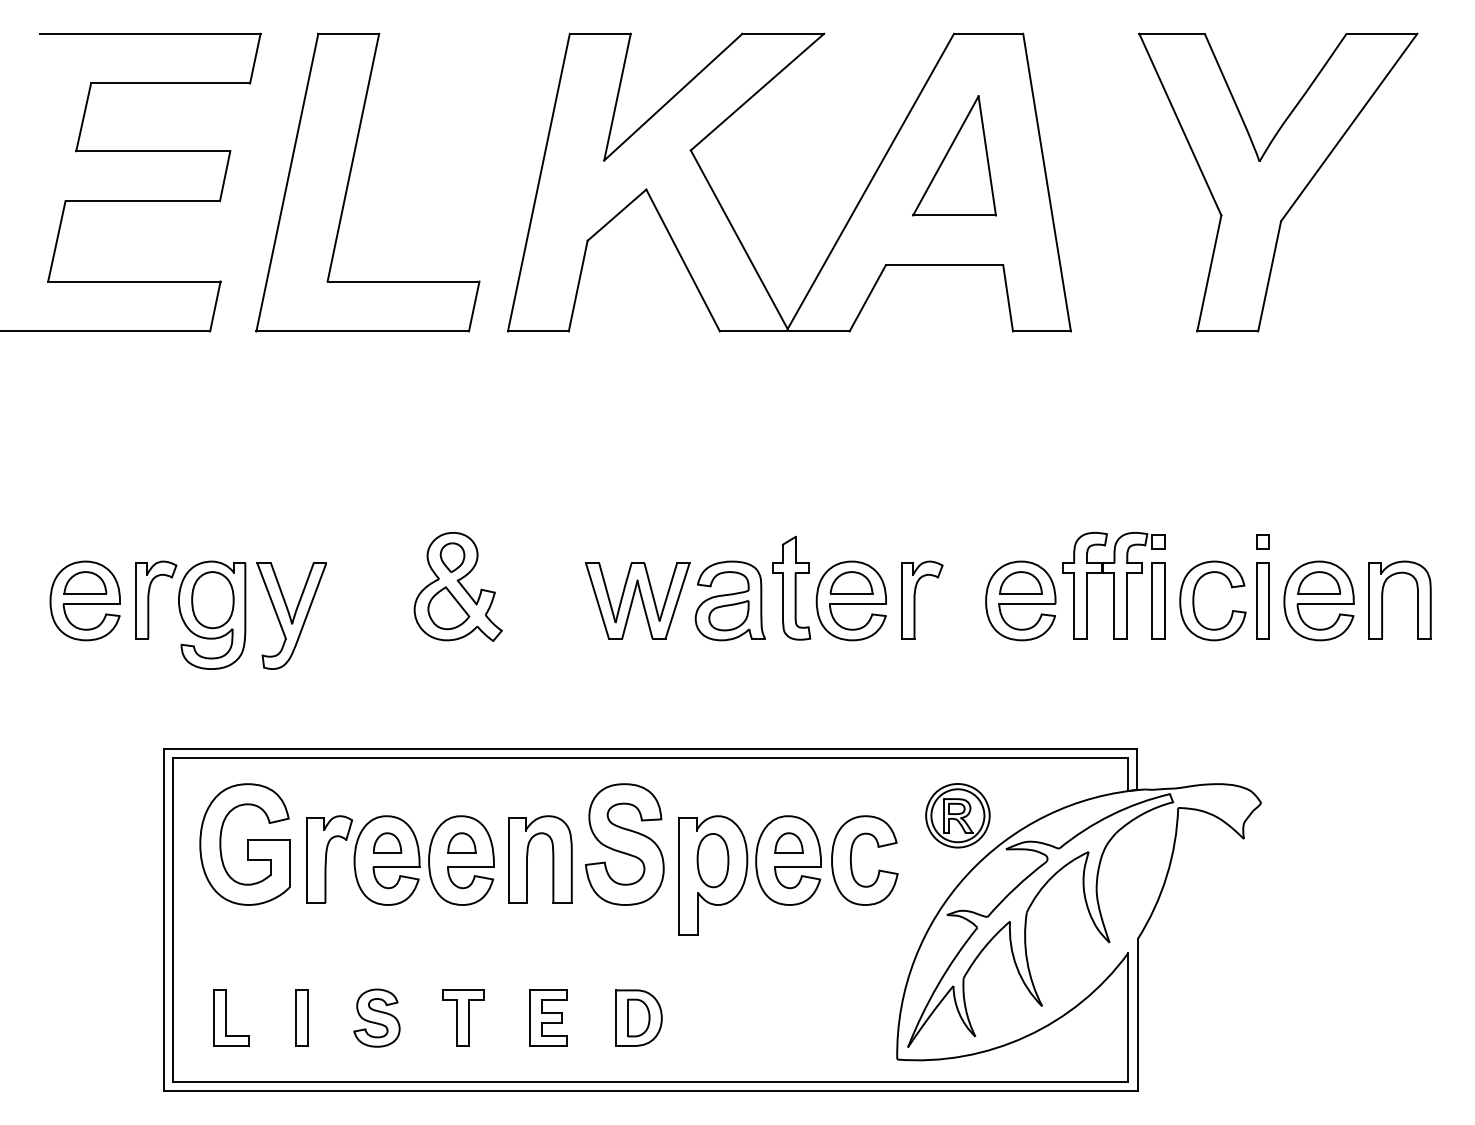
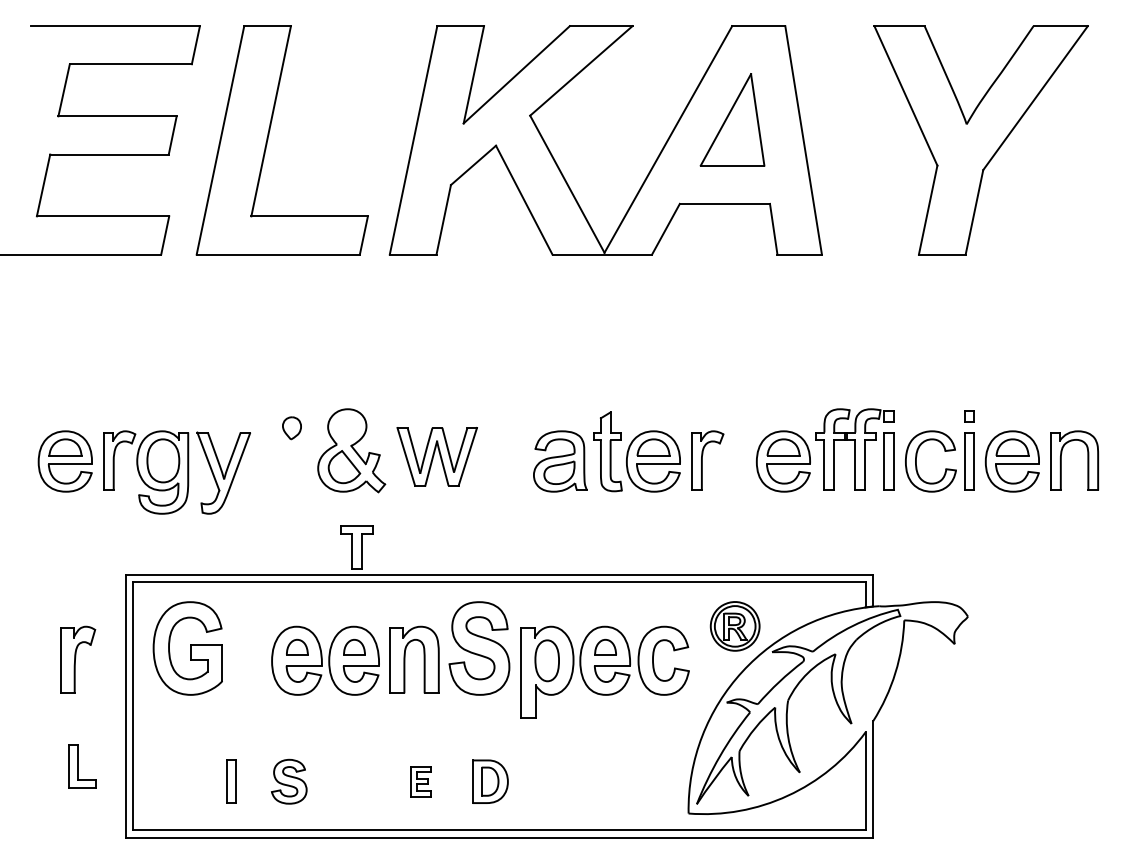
part: (452, 557) -> (291, 428), moved
part: (637, 600) -> (437, 456), moved
part: (329, 859) -> (77, 659), moved
part: (231, 1017) -> (82, 765), moved
part: (463, 1017) -> (357, 547), moved
part: (548, 1017) -> (420, 781), size x0.7

